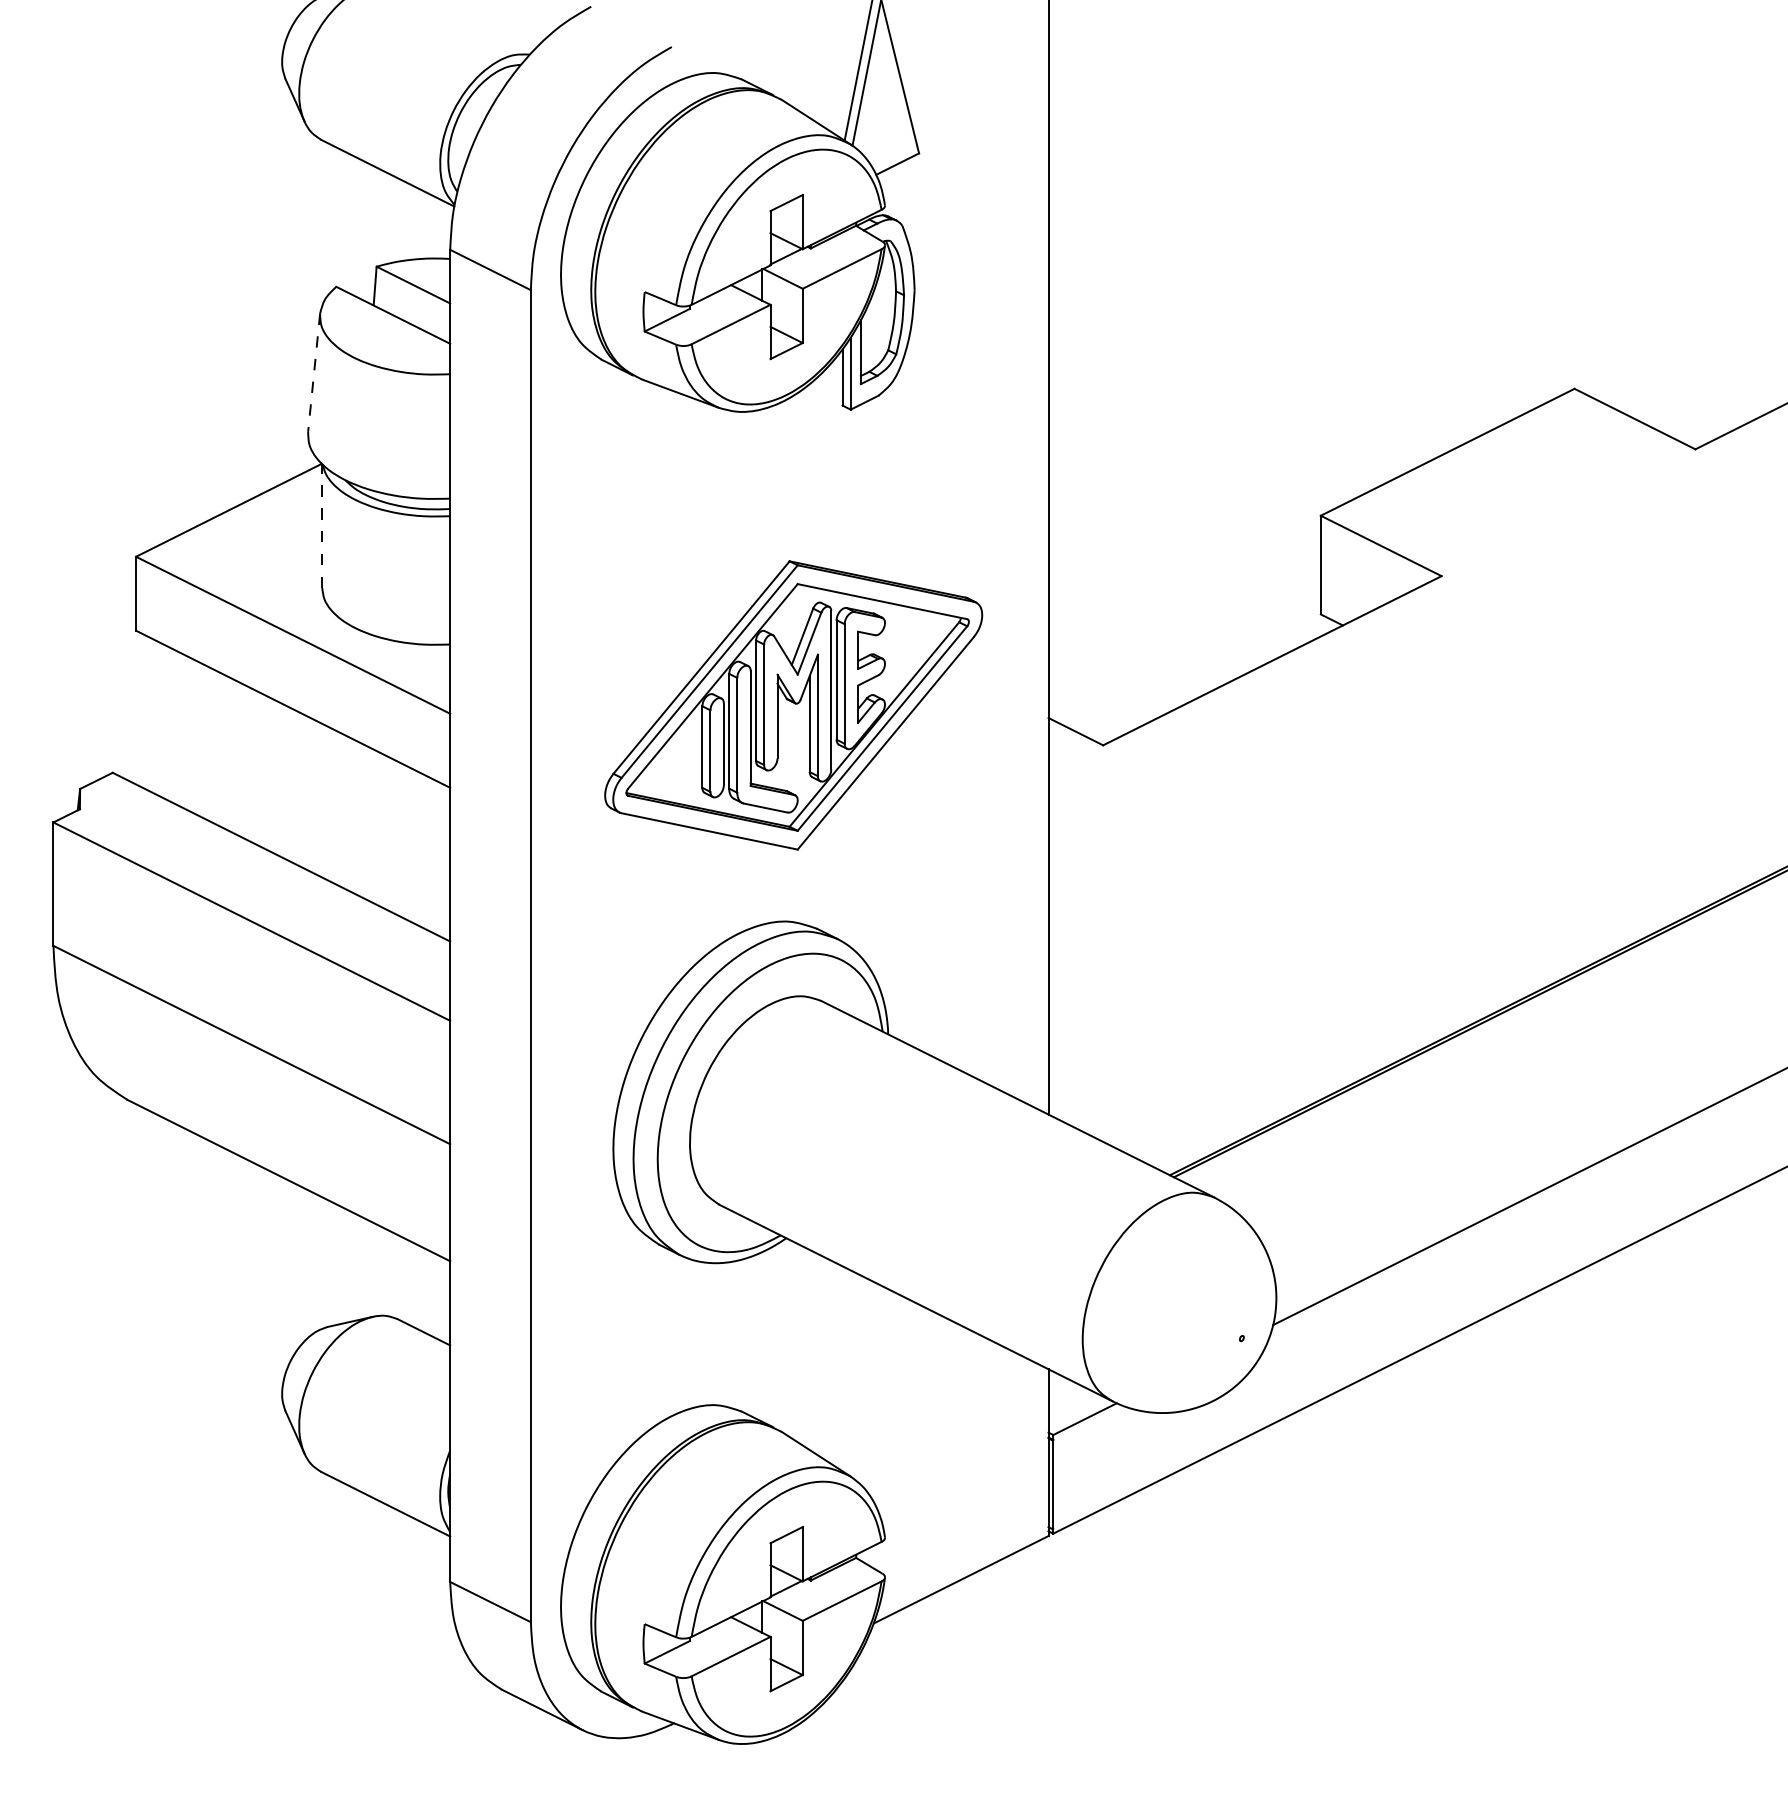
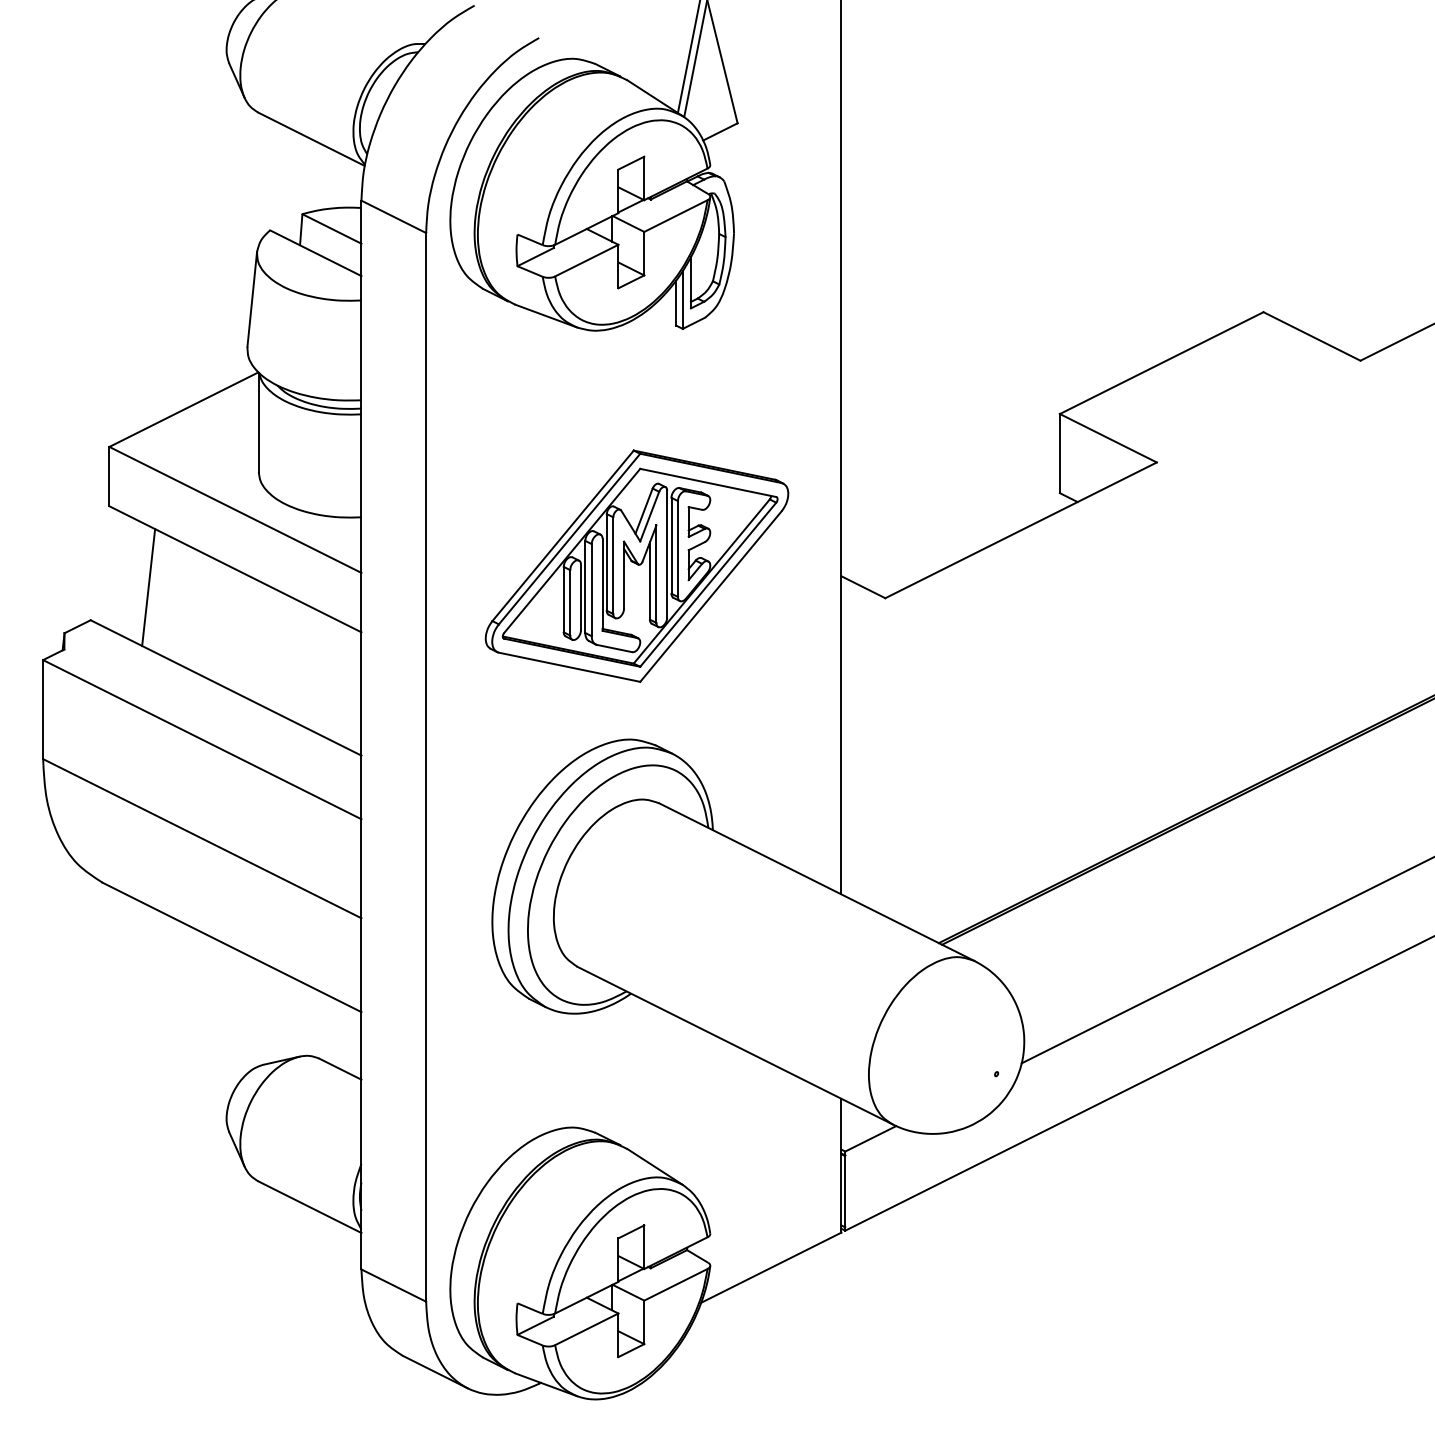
line: (314, 373) -> (252, 299), dashed -> solid
line: (322, 526) -> (258, 422), dashed -> solid
line: (184, 731) -> (148, 587), added

